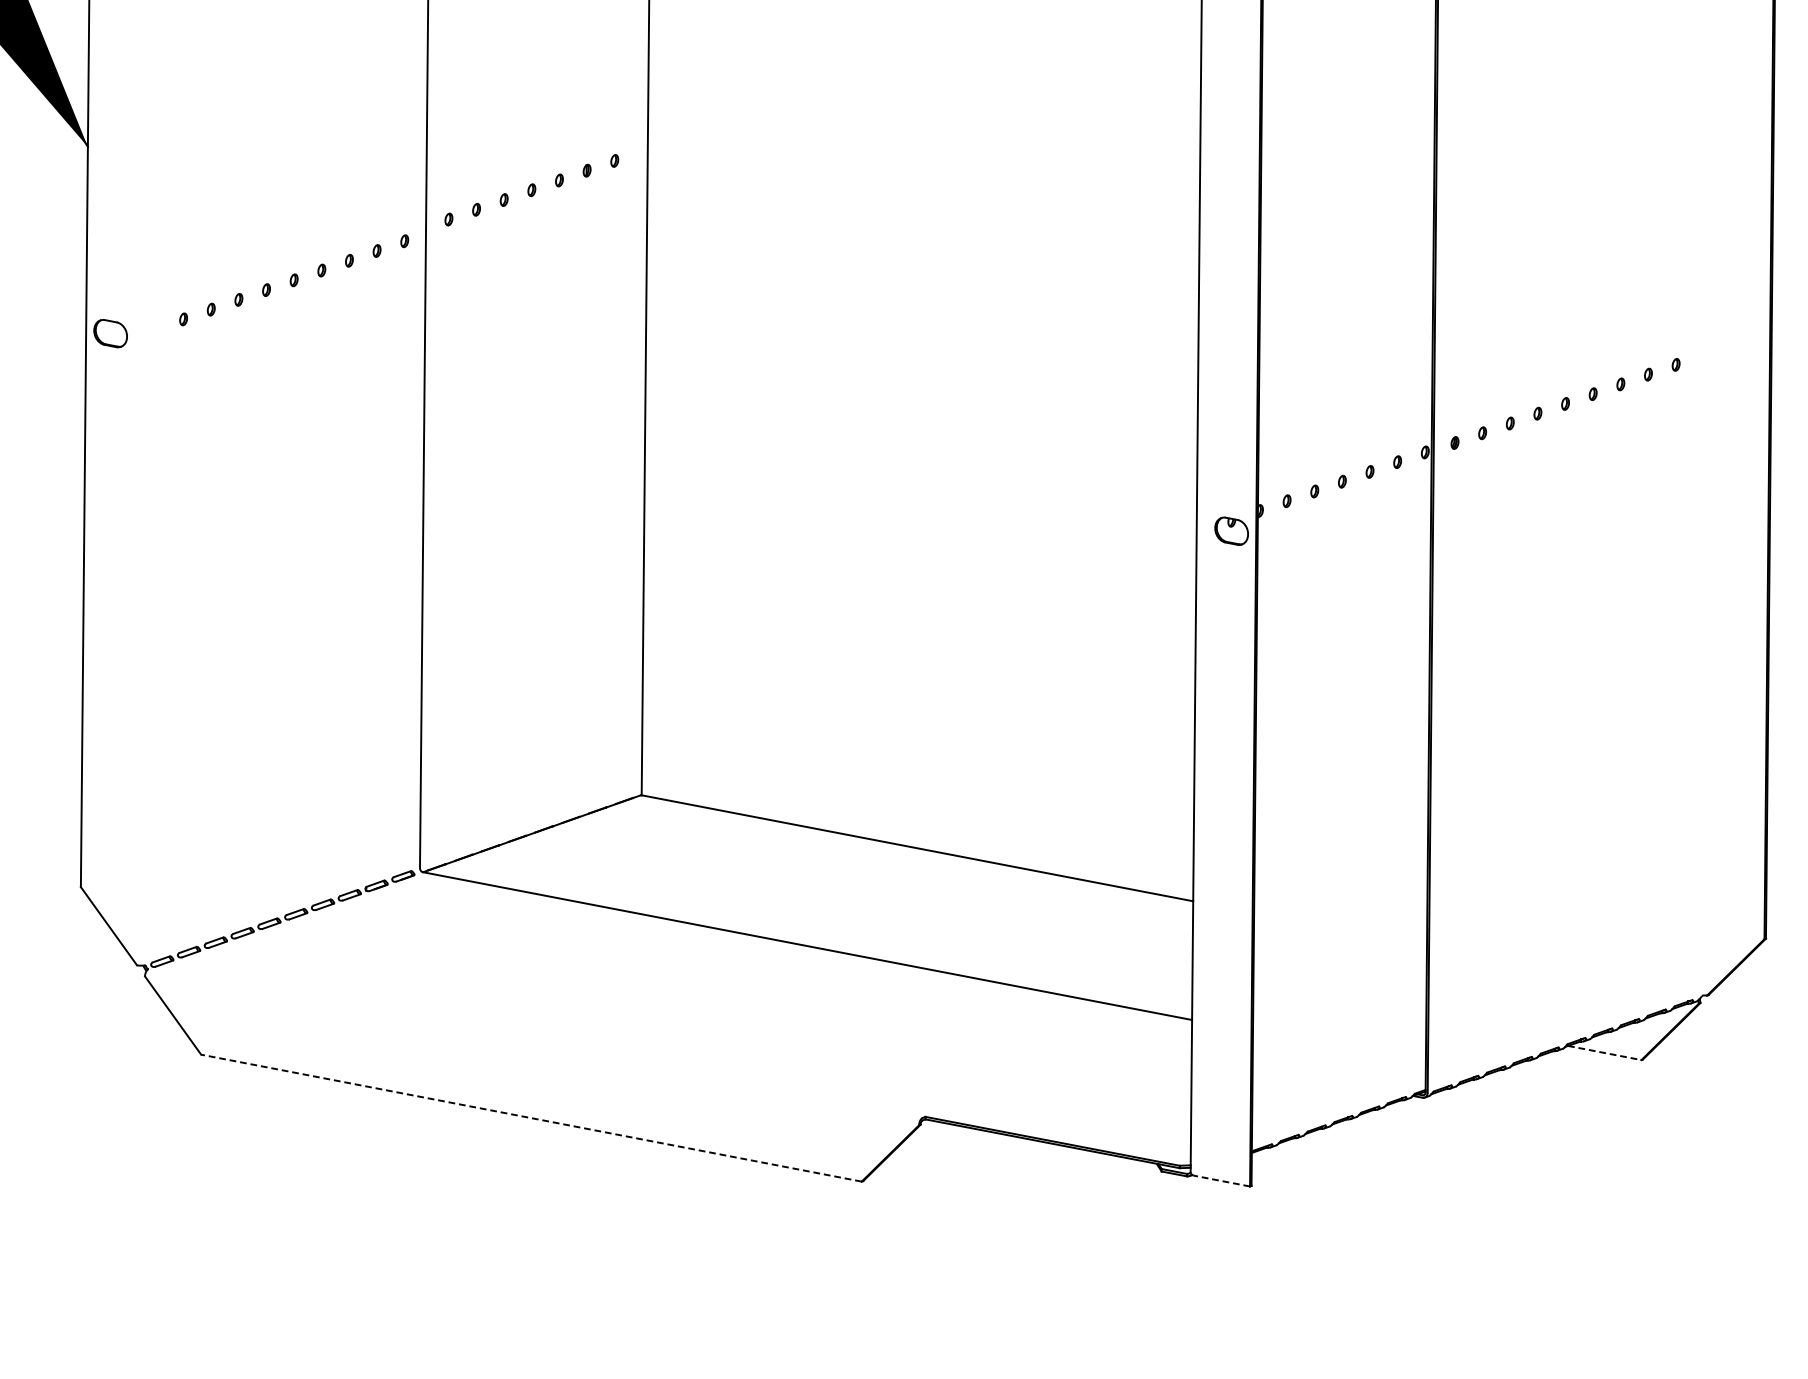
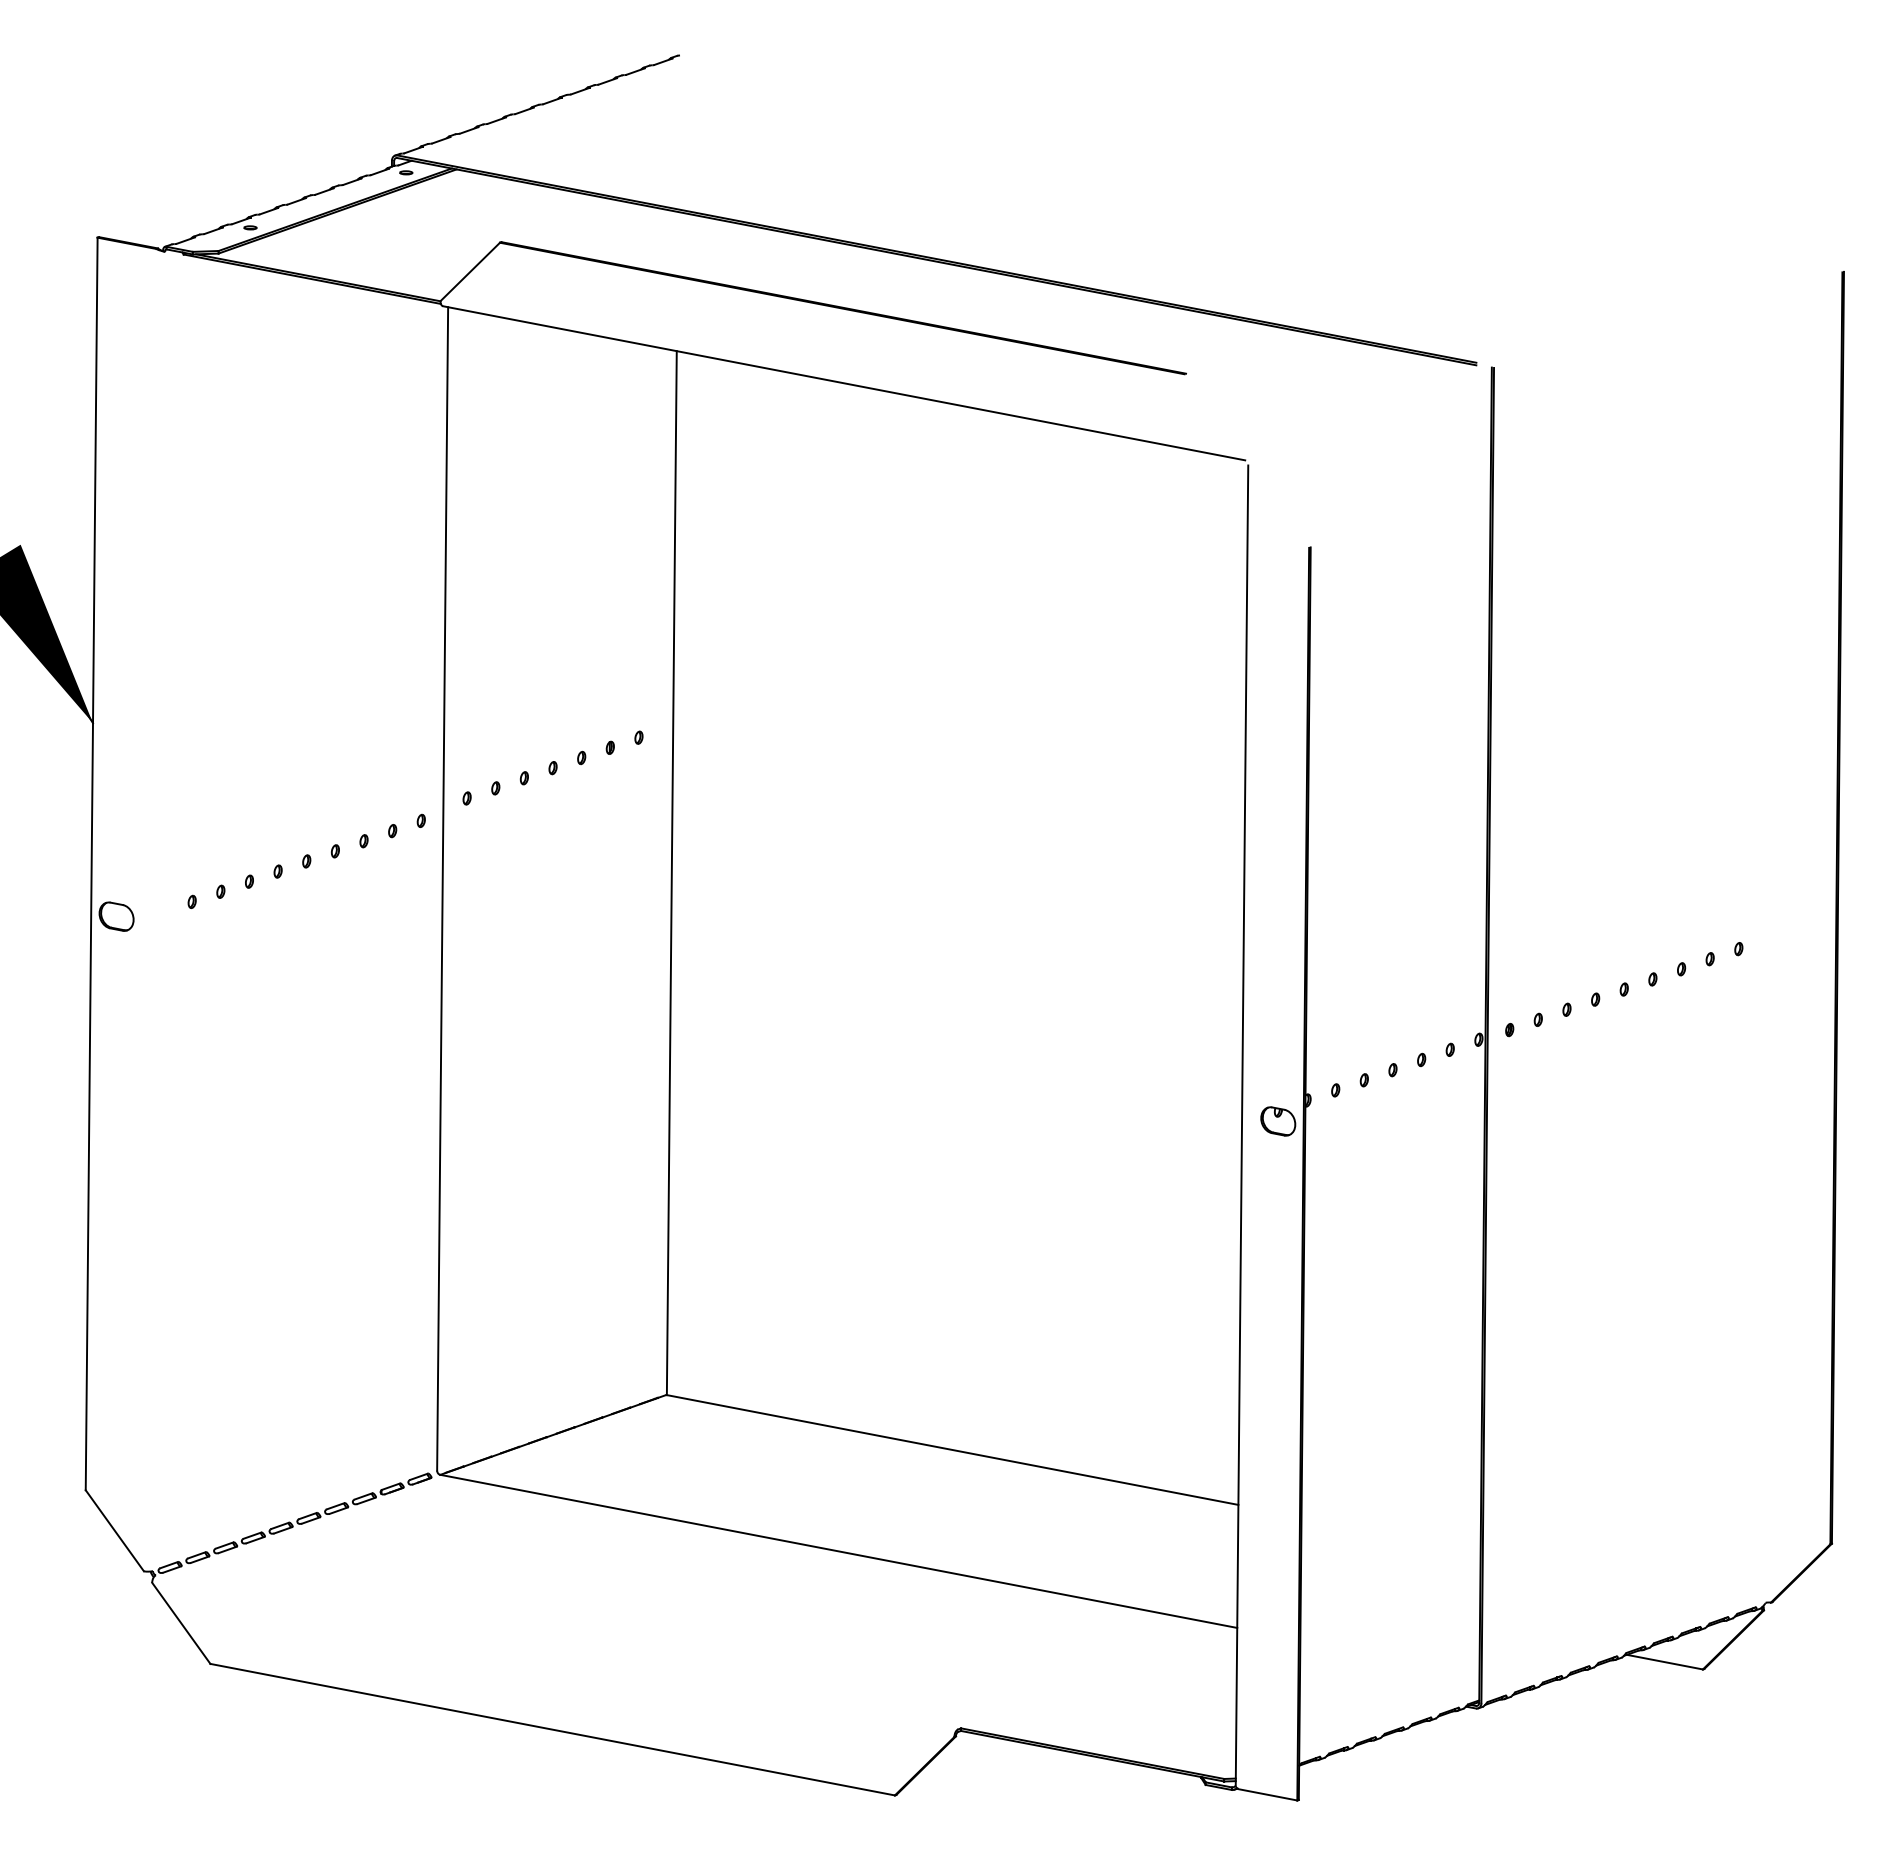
line: (1604, 1053) -> (1664, 1662), dashed -> solid
line: (531, 1117) -> (552, 1729), dashed -> solid
line: (1221, 1180) -> (1267, 1794), dashed -> solid

